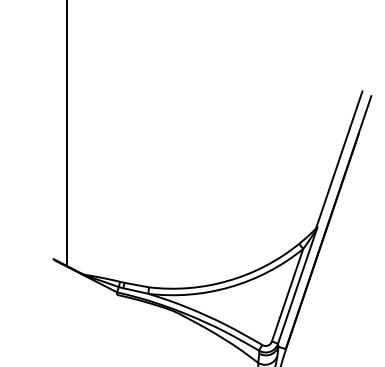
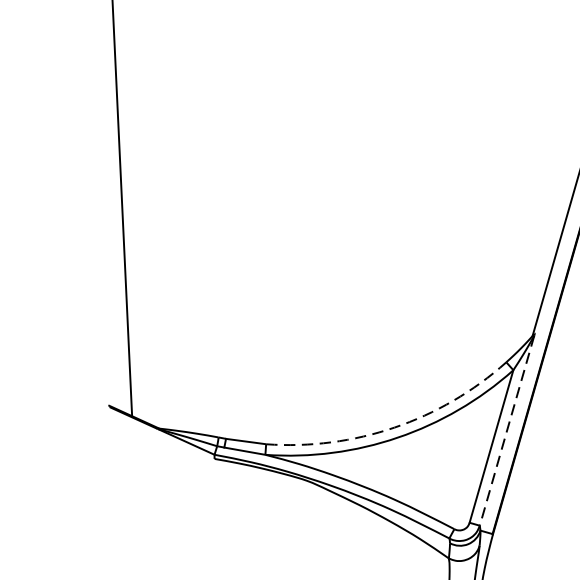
arc: (228, 280) -> (394, 427), solid -> dashed
line: (297, 285) -> (506, 429), solid -> dashed

